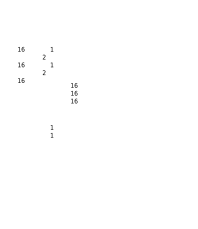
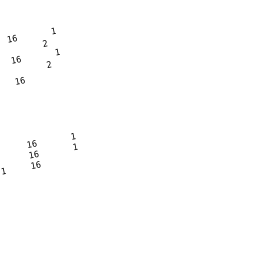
text: (74, 93) -> (34, 154), moved

